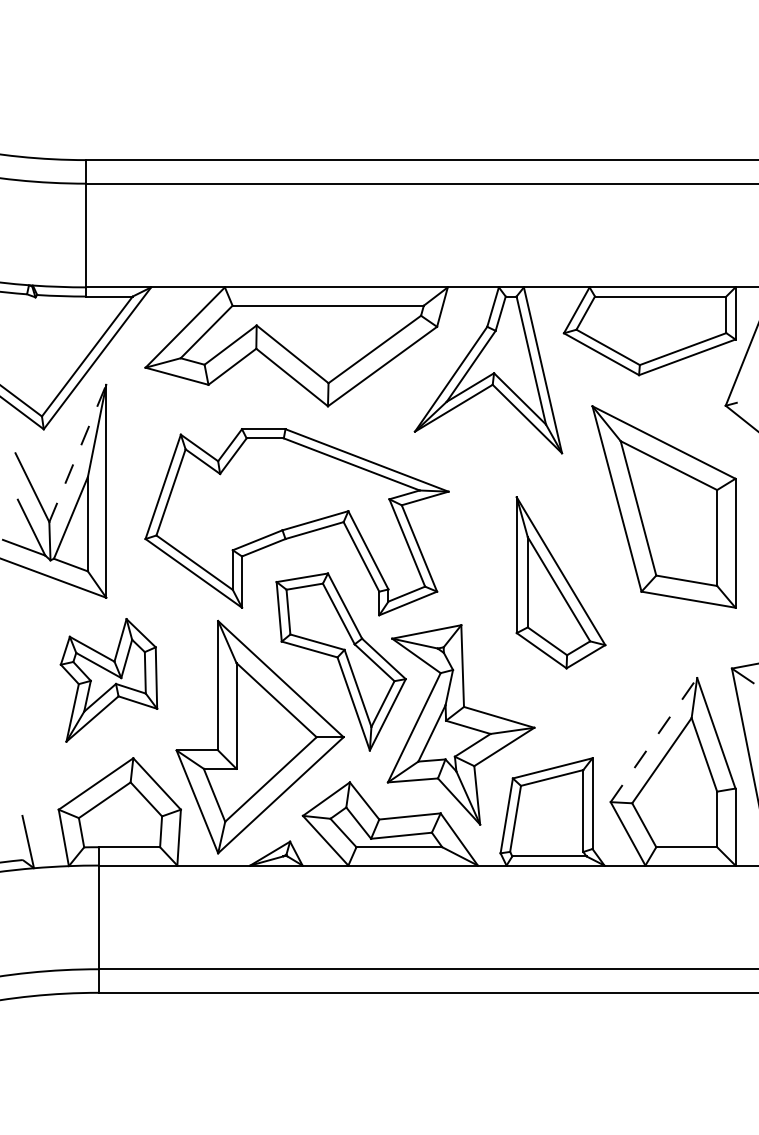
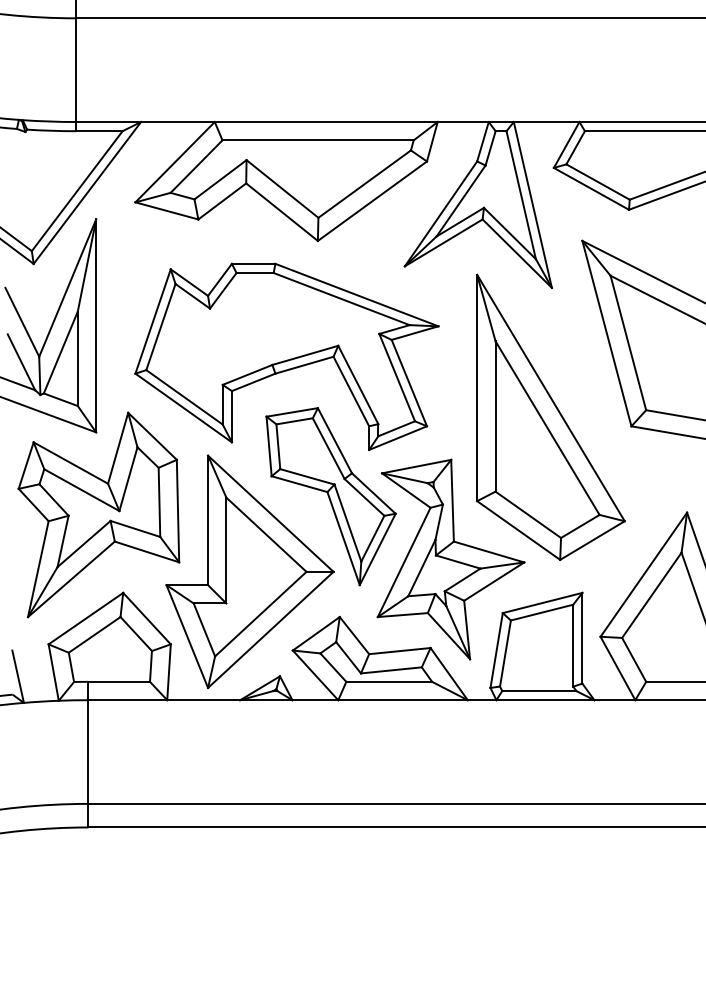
line: (78, 453) -> (68, 288), dashed -> solid
part: (560, 582) -> (550, 417), size x1.67
part: (108, 680) -> (98, 515), size x1.67
line: (653, 740) -> (643, 575), dashed -> solid

